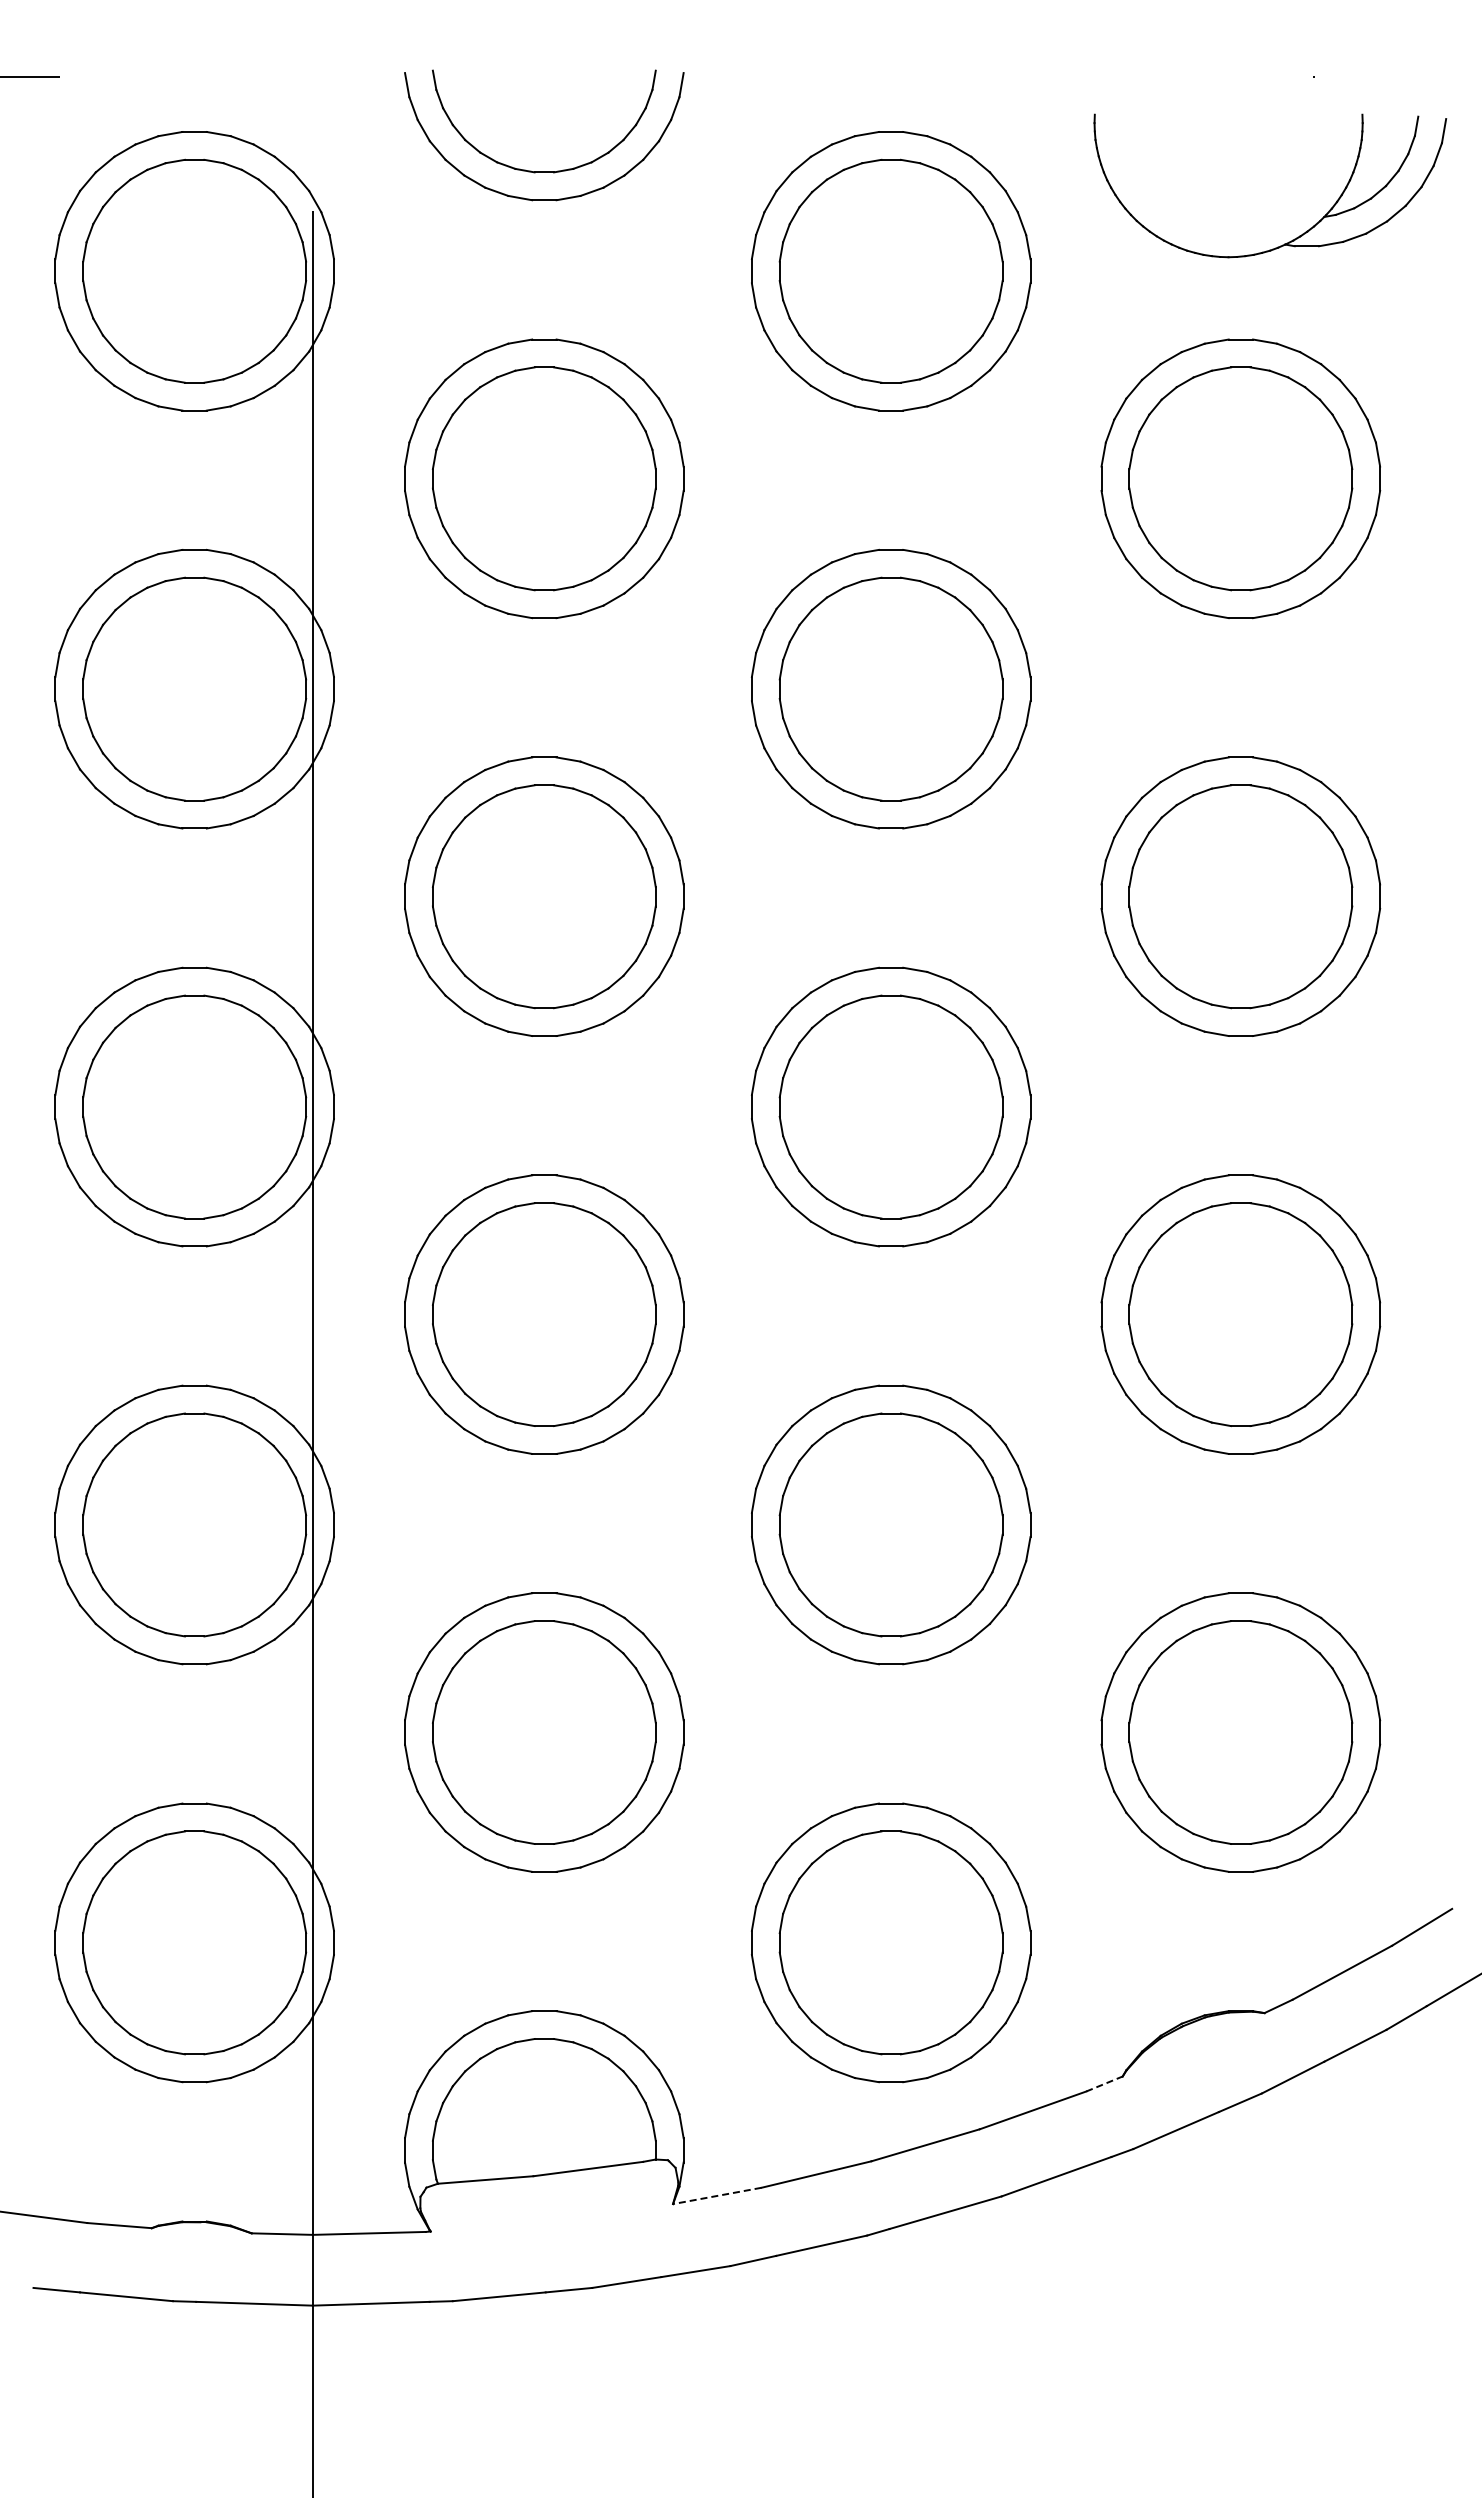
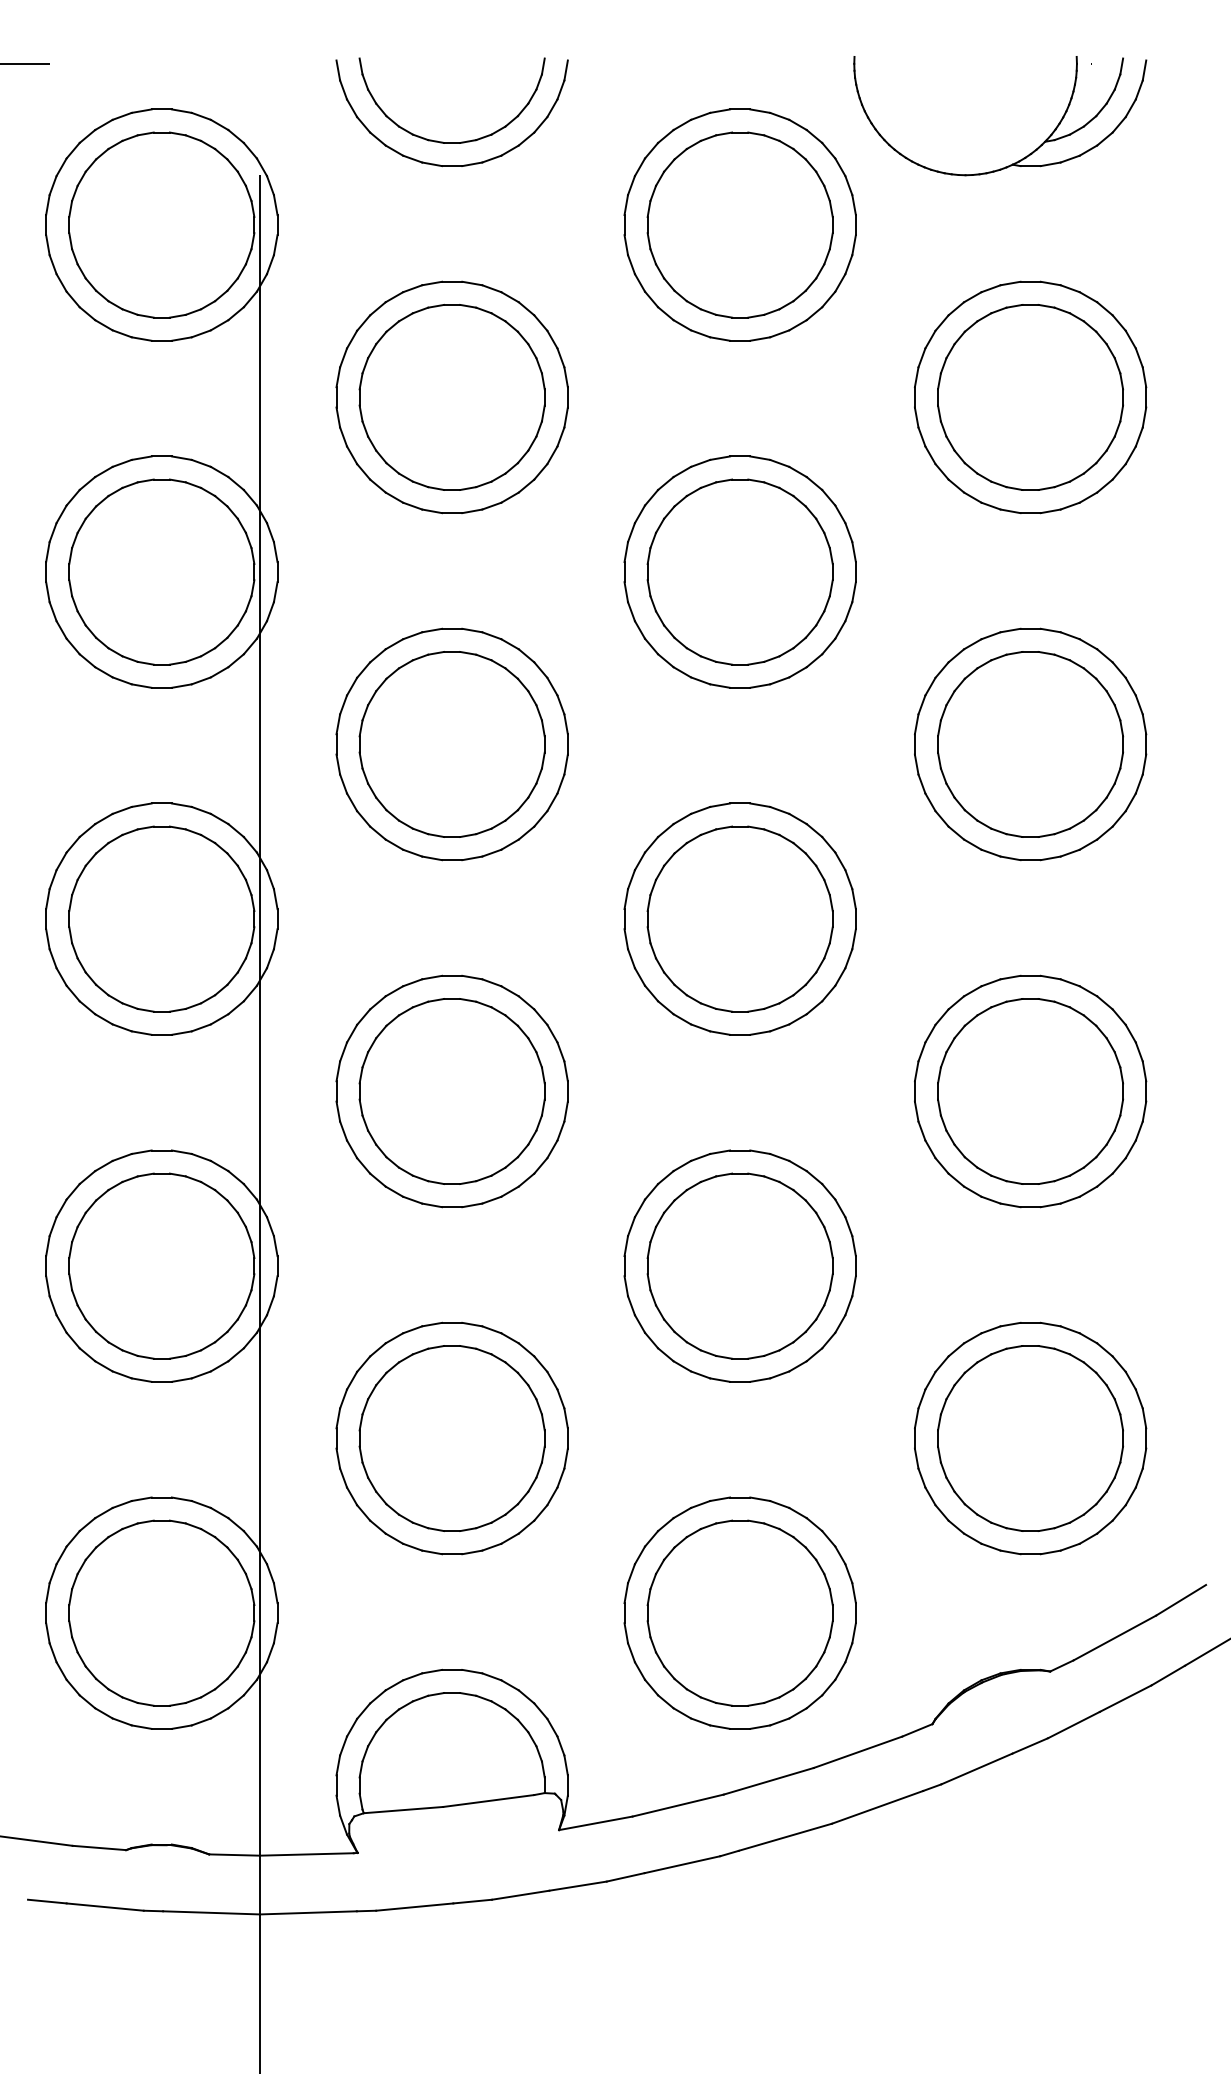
part: (1302, 233) -> (1026, 155), moved
line: (1104, 2084) -> (917, 1730), dashed -> solid
line: (717, 2195) -> (595, 1822), dashed -> solid

